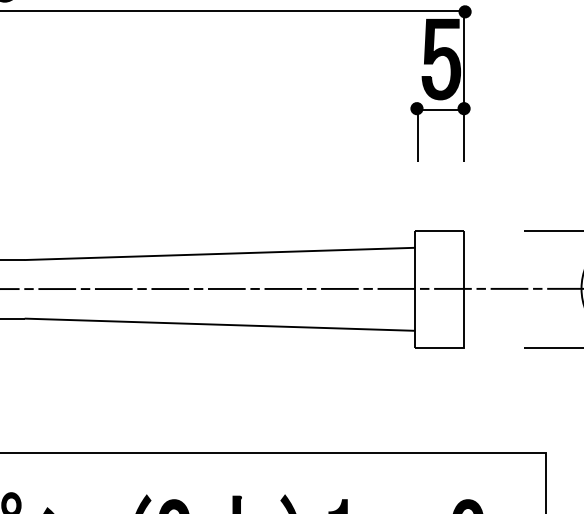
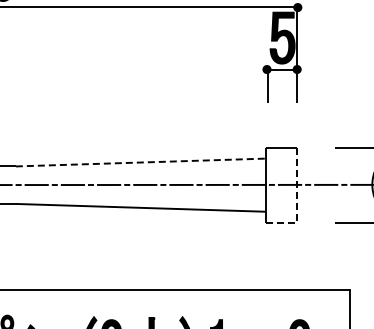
line: (220, 253) -> (141, 162), solid -> dashed
line: (464, 314) -> (297, 201), solid -> dashed

